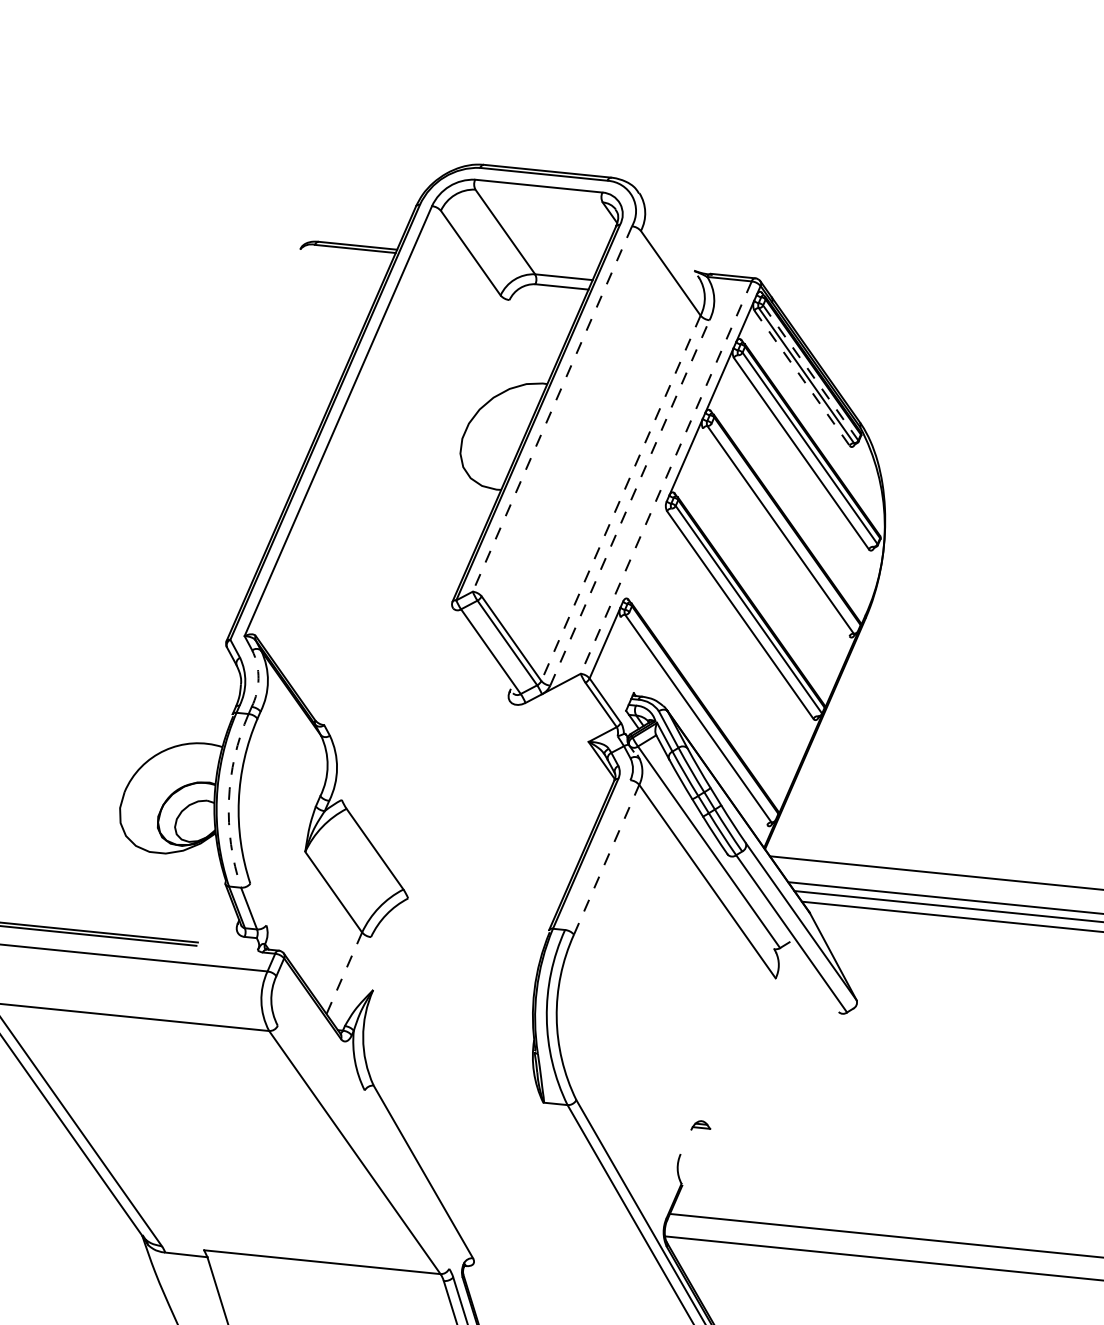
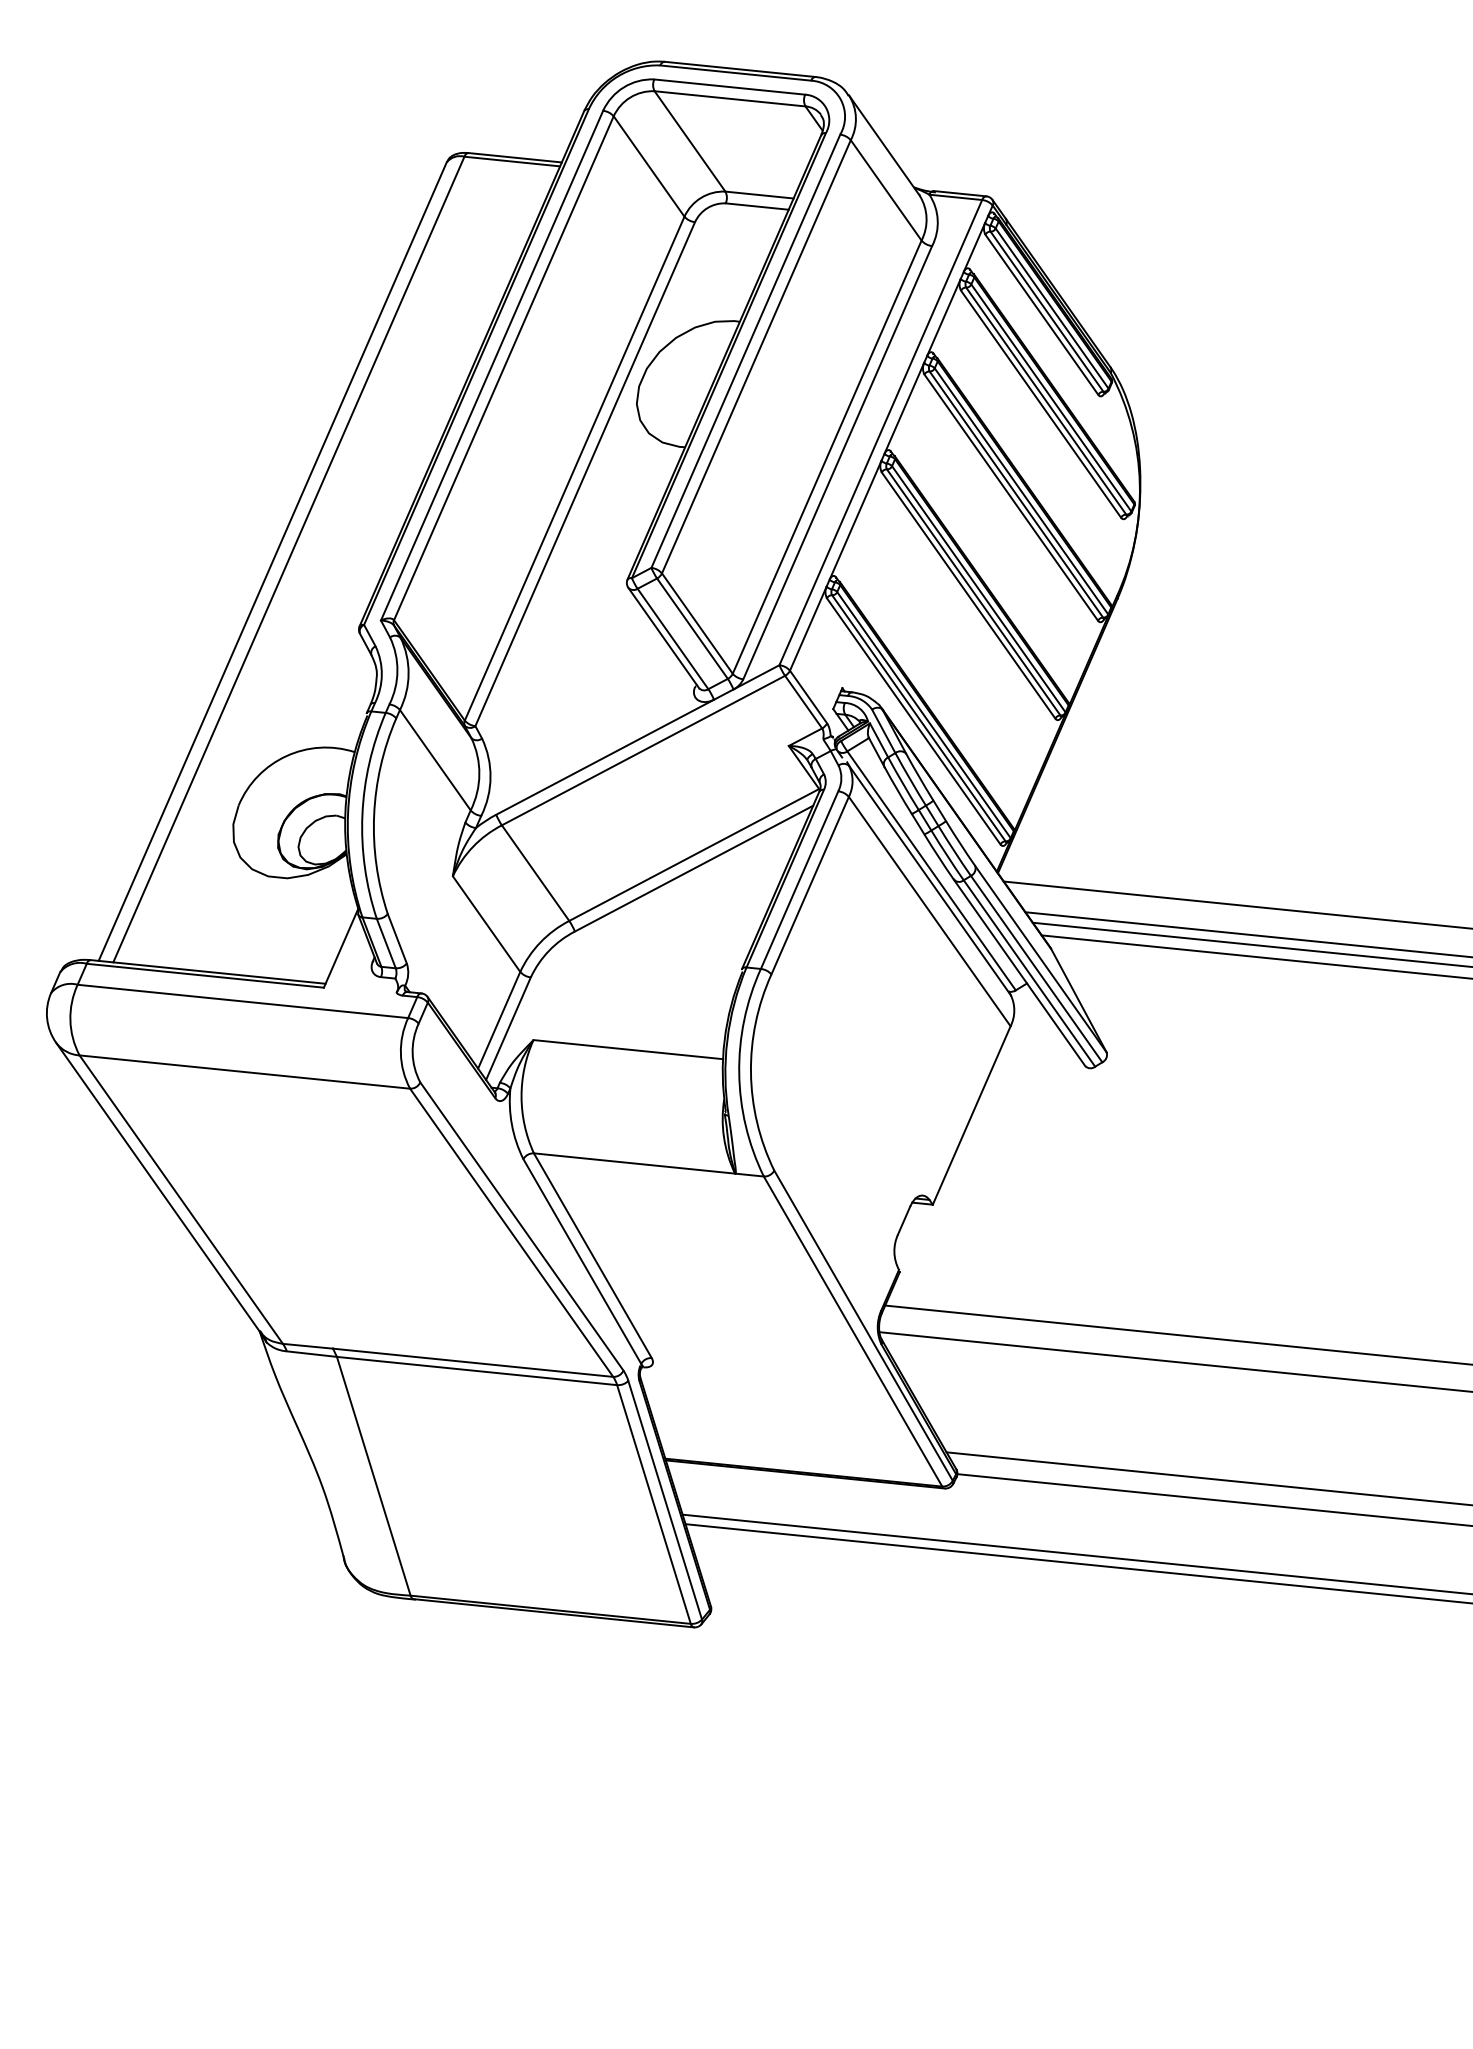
line: (538, 195) -> (729, 98), added
line: (668, 235) -> (883, 145), added
line: (811, 372) -> (1052, 308), dashed -> solid
line: (801, 377) -> (1041, 314), dashed -> solid
line: (552, 409) -> (745, 351), dashed -> solid
line: (561, 413) -> (756, 356), added
line: (347, 423) -> (503, 368), added
line: (805, 450) -> (1046, 400), added
line: (665, 477) -> (880, 432), dashed -> solid
line: (620, 498) -> (826, 457), dashed -> solid
line: (629, 502) -> (837, 462), dashed -> solid
line: (407, 507) -> (574, 468), added
line: (417, 512) -> (585, 474), added
line: (784, 527) -> (1021, 491), added
line: (776, 532) -> (1011, 497), added
line: (644, 550) -> (855, 519), added
line: (166, 584) -> (288, 559), added
line: (153, 586) -> (272, 561), added
line: (744, 612) -> (973, 592), added
line: (482, 650) -> (663, 637), added
arc: (258, 679) -> (397, 671), dashed -> solid
line: (702, 716) -> (923, 715), added
line: (693, 721) -> (913, 721), added
line: (466, 745) -> (643, 750), added
line: (434, 750) -> (605, 756), added
line: (289, 754) -> (434, 760), added
arc: (229, 800) -> (362, 815), dashed -> solid
line: (509, 833) -> (694, 854), added
line: (508, 845) -> (693, 868), added
line: (597, 854) -> (799, 879), added
line: (707, 855) -> (929, 880), added
line: (606, 859) -> (810, 885), dashed -> solid
line: (257, 904) -> (396, 938), added
line: (210, 911) -> (340, 947), added
line: (797, 929) -> (1036, 968), added
line: (783, 933) -> (1019, 972), added
line: (344, 973) -> (499, 1020), dashed -> solid
line: (352, 980) -> (508, 1028), added
line: (453, 997) -> (628, 1049), added
line: (742, 1053) -> (971, 1115), added
line: (458, 1094) -> (634, 1163), added
line: (686, 1142) -> (904, 1220), added
line: (363, 1147) -> (521, 1226), added
line: (414, 1176) -> (582, 1261), added
line: (182, 1247) -> (307, 1345), added
line: (325, 1268) -> (476, 1370), added

